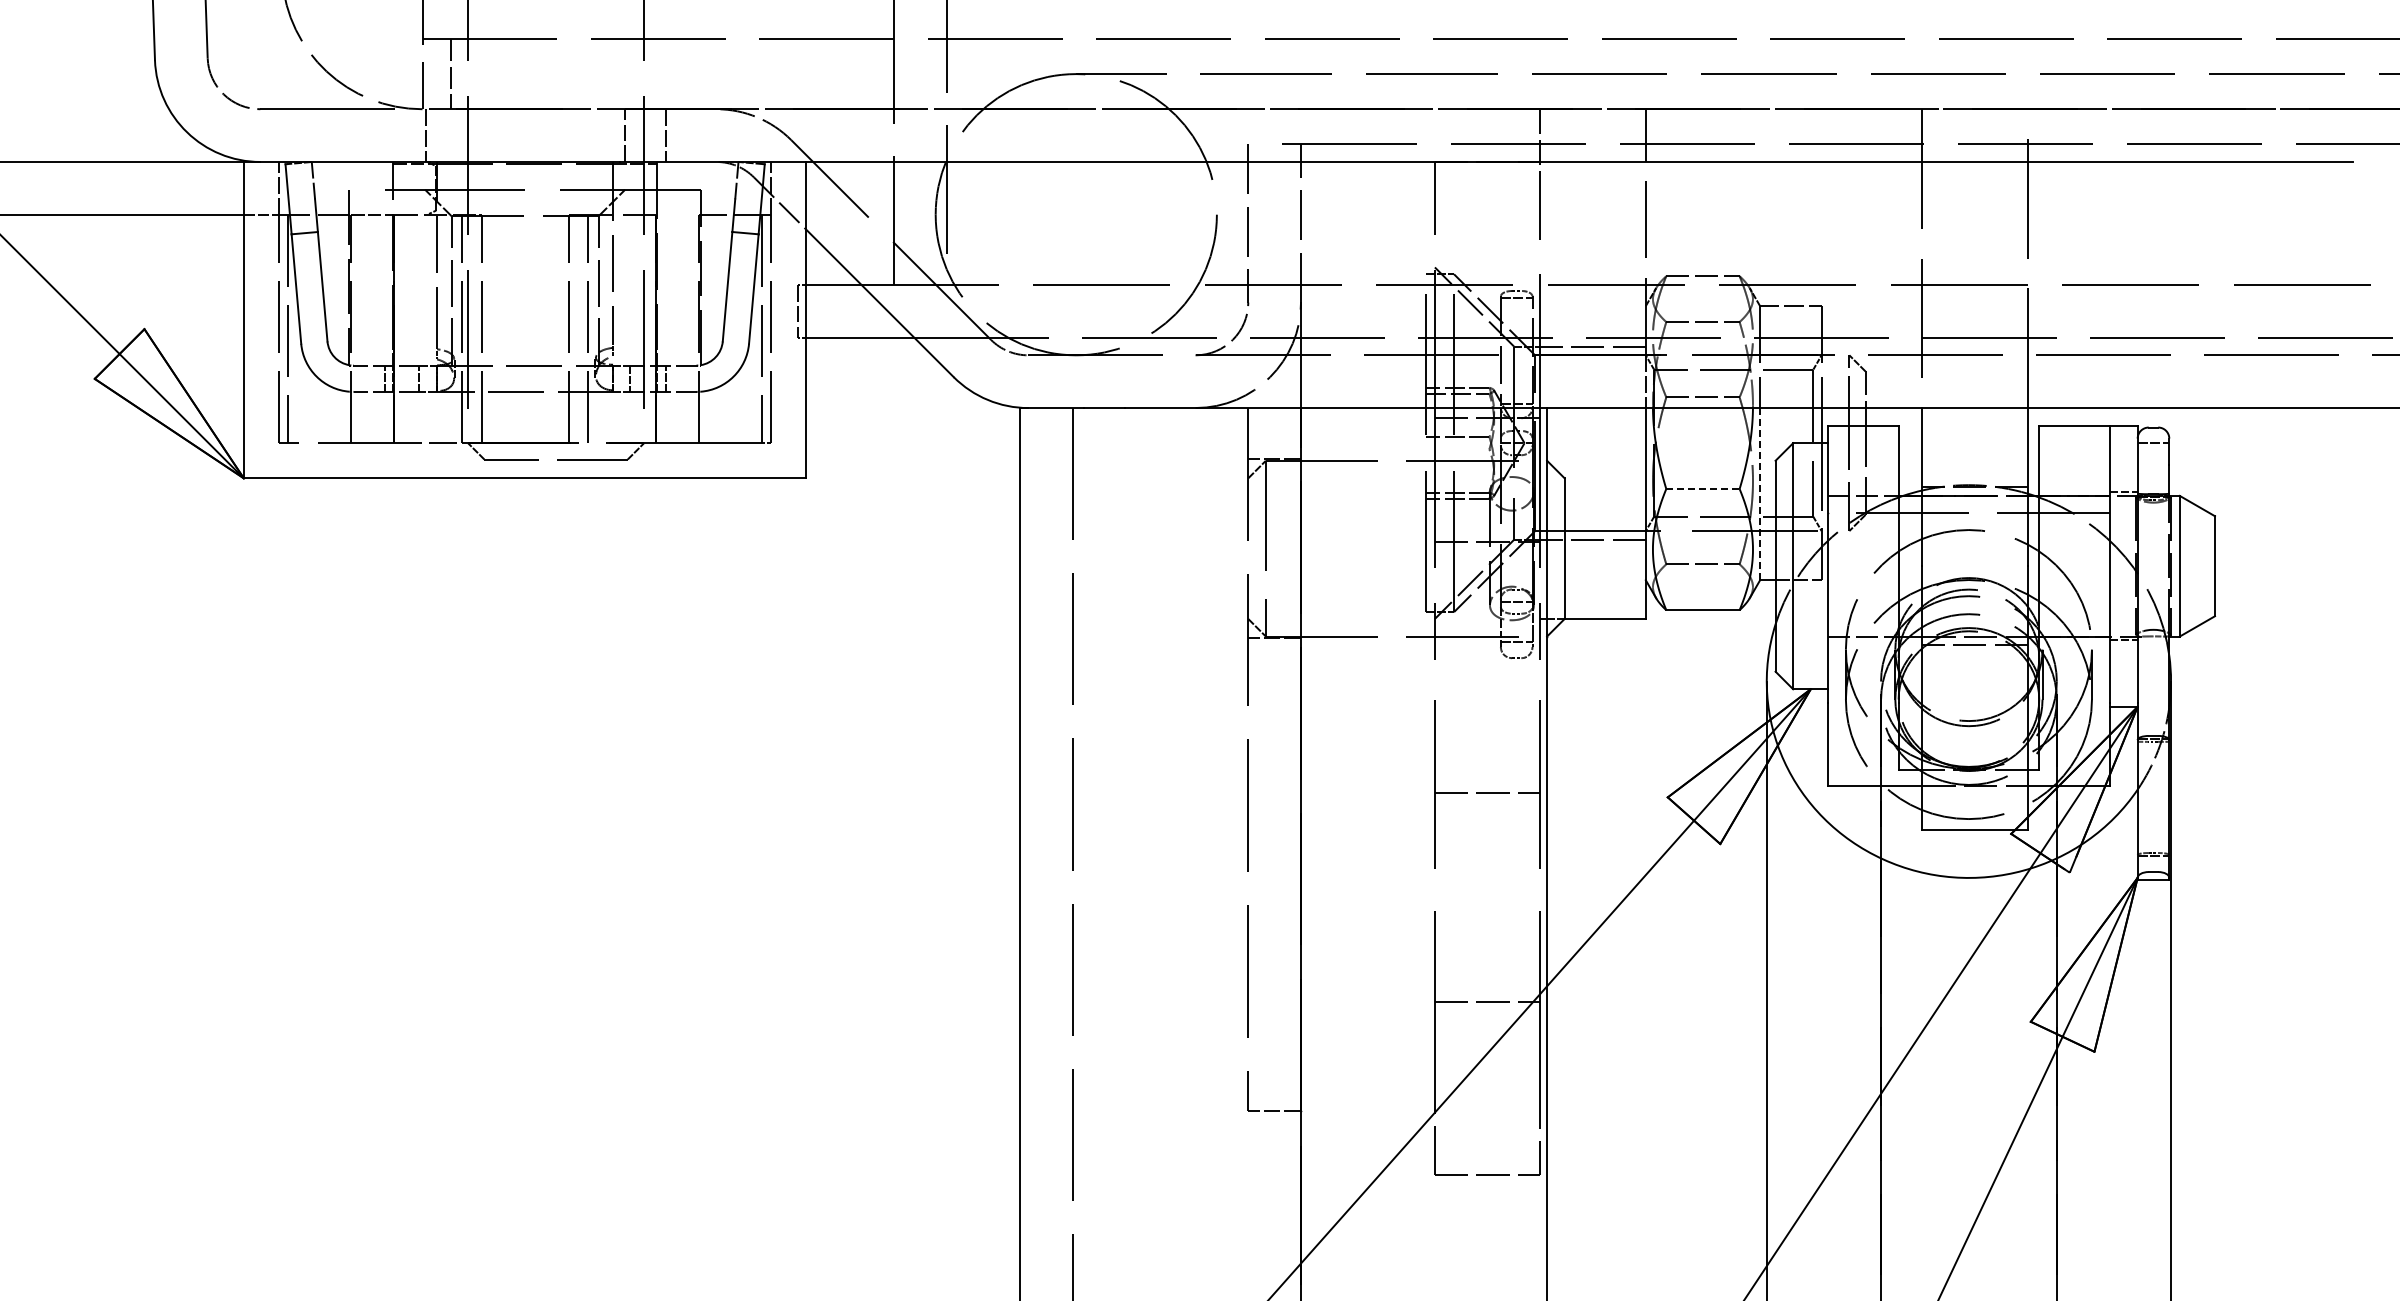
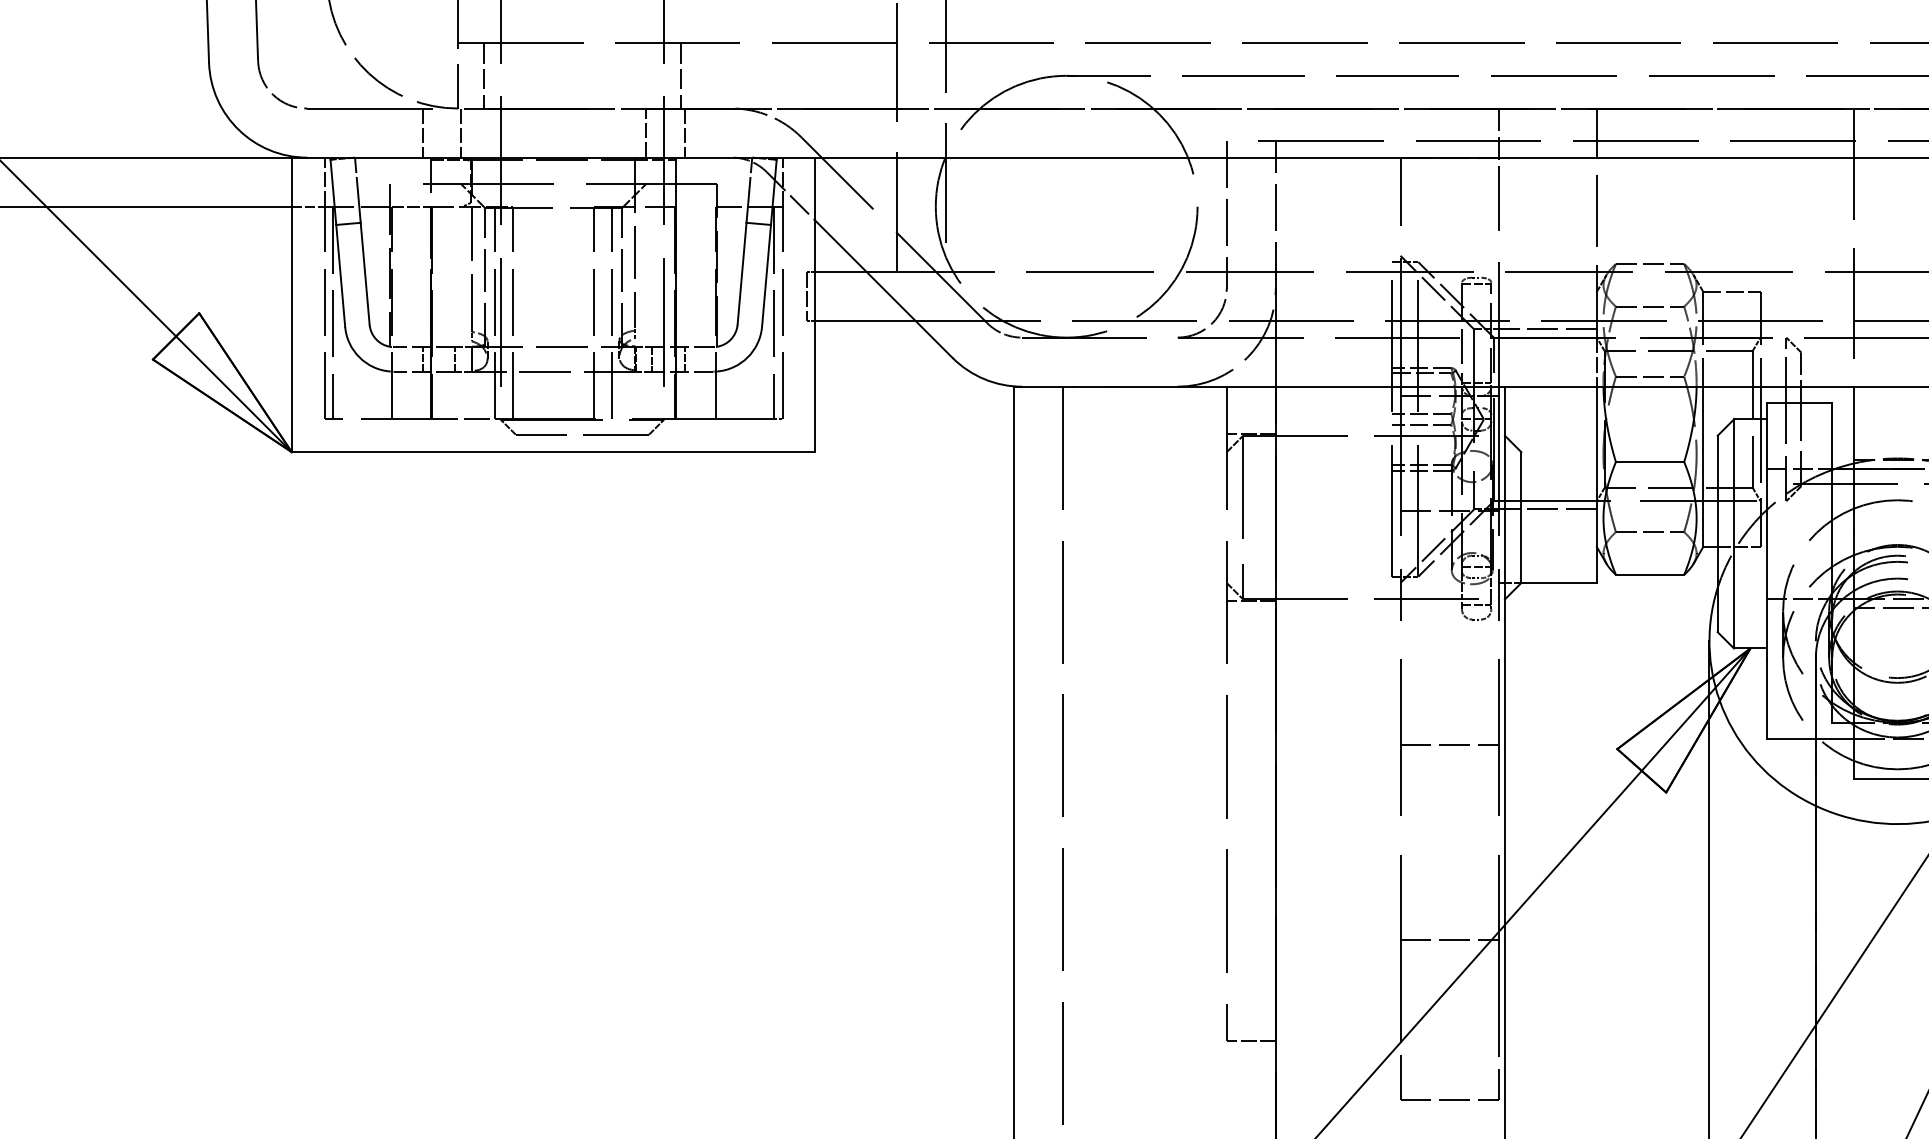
line: (661, 73) -> (680, 75), added
line: (384, 135) -> (422, 132), added
line: (1457, 449) -> (1421, 425), added
line: (1702, 489) -> (1649, 462), dashed -> solid
line: (1760, 494) -> (1703, 467), dashed -> solid

